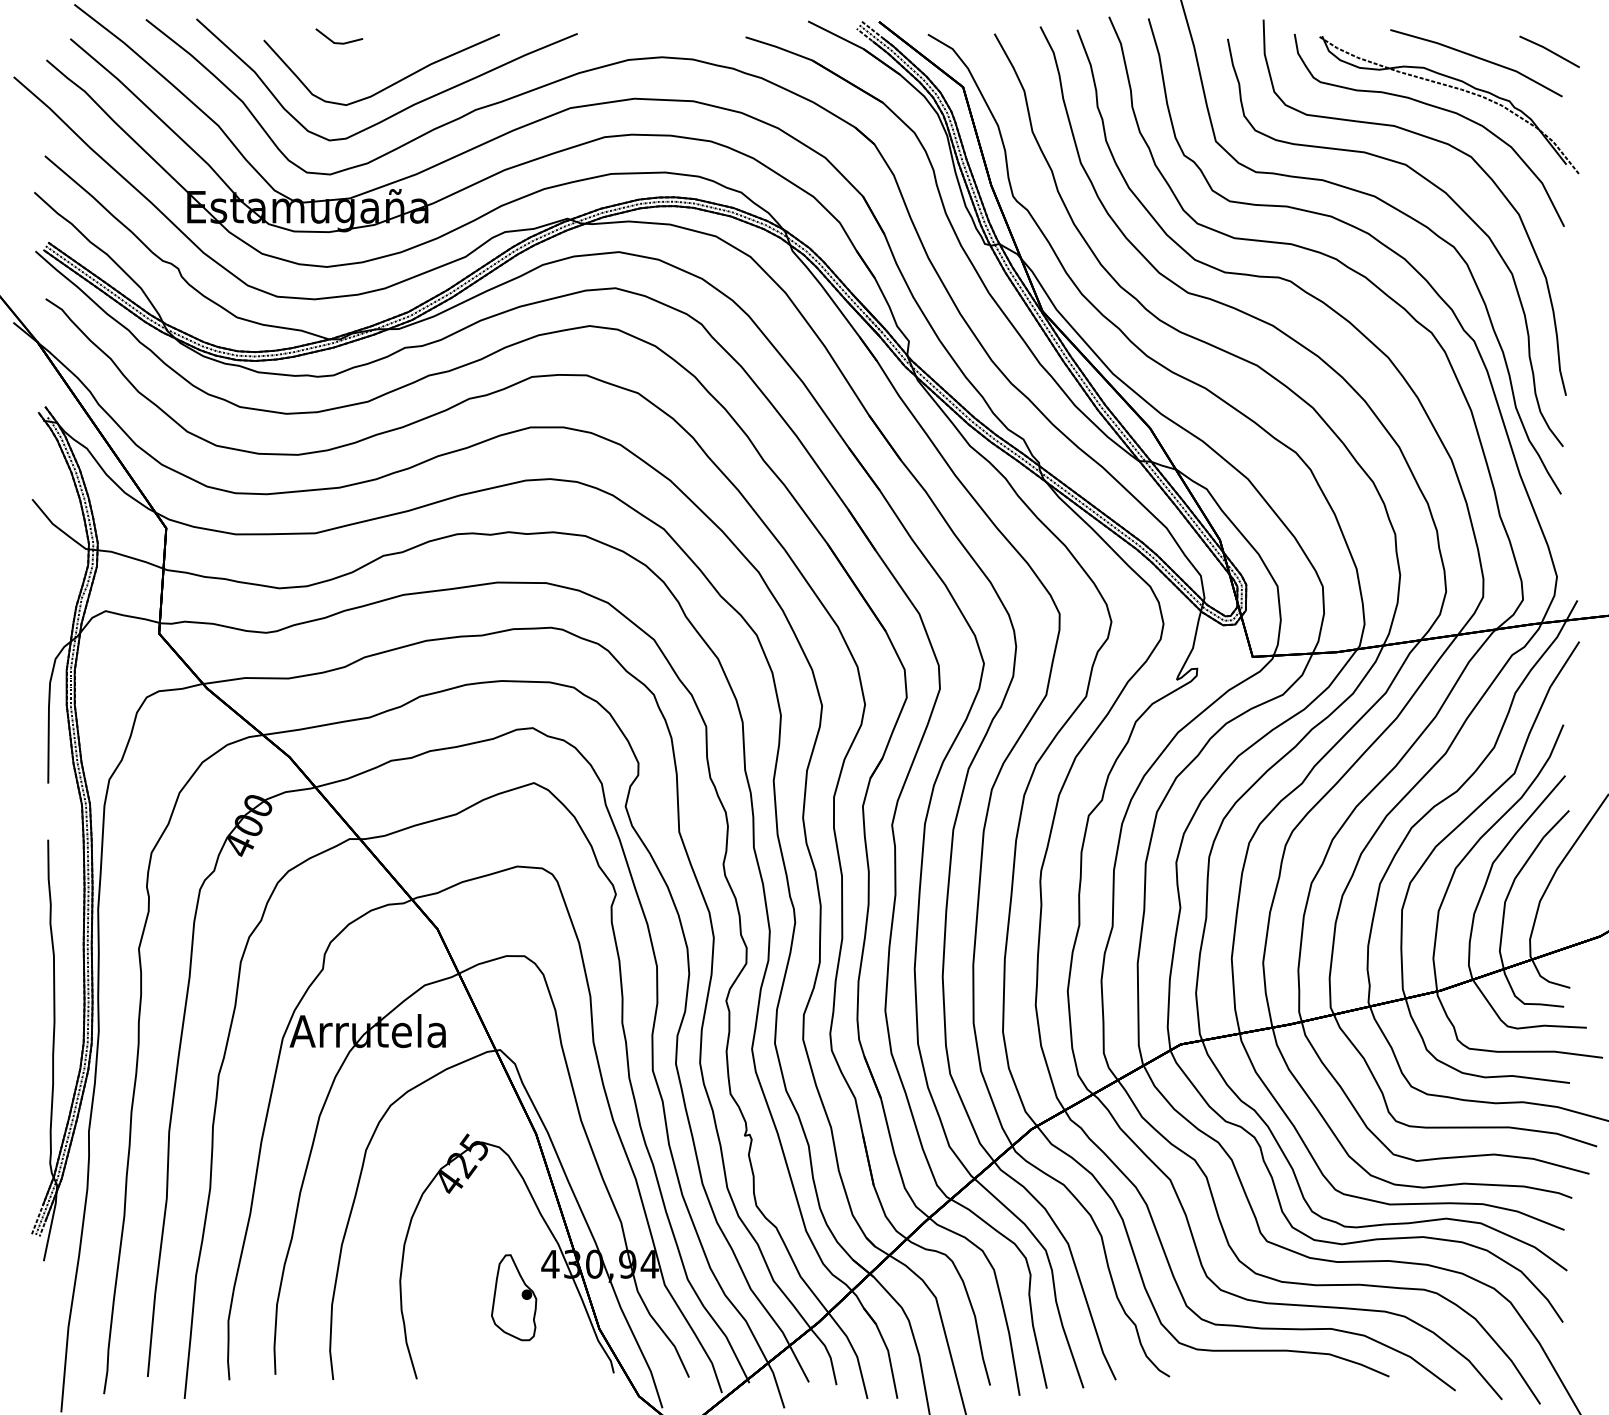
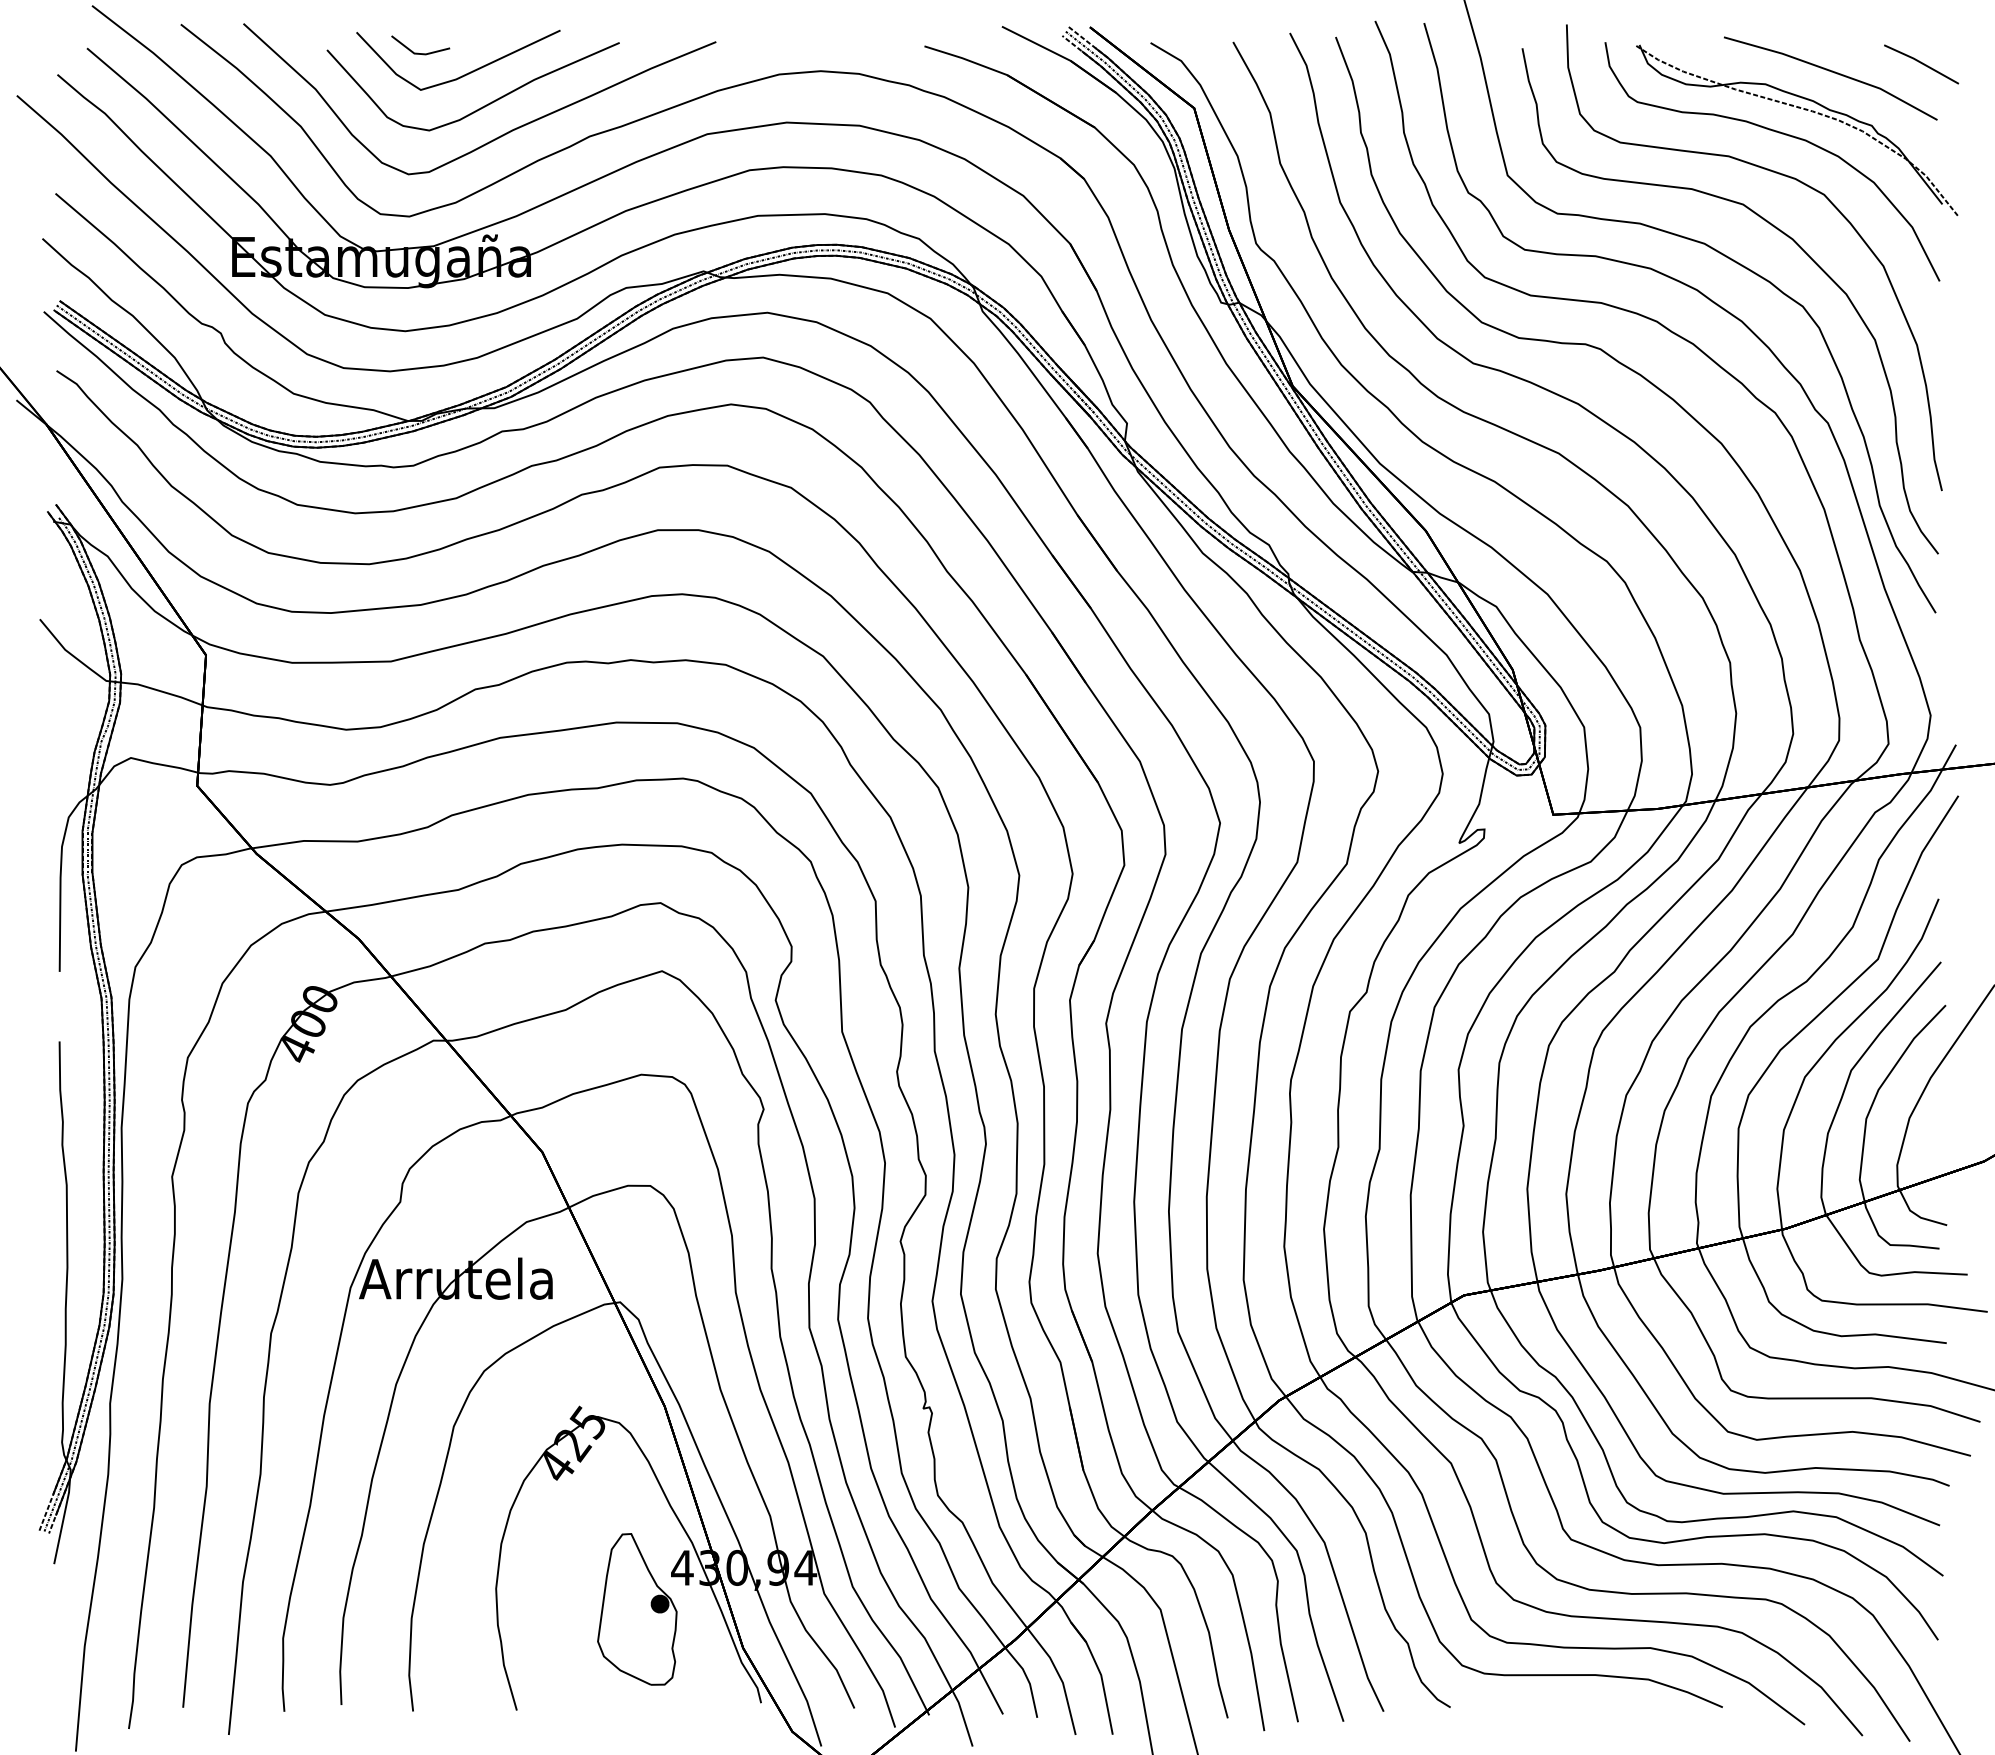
part: (376, 59) -> (466, 73), added
part: (514, 1297) -> (637, 1609), size x1.43

